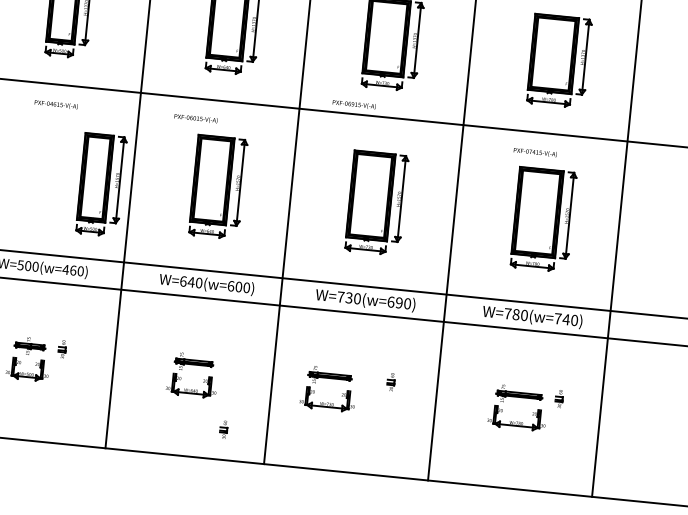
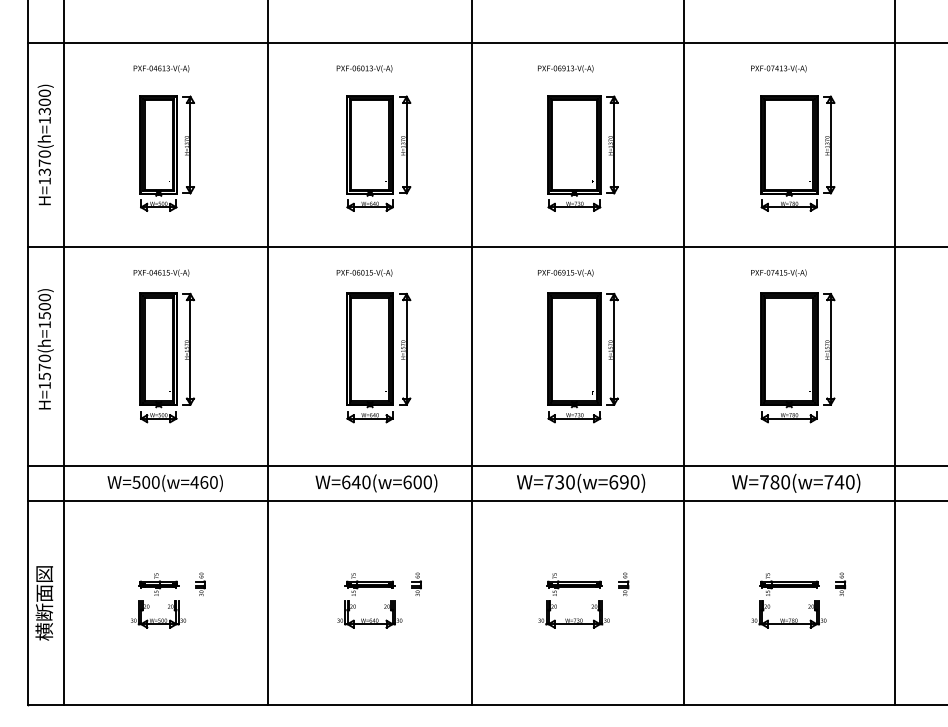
text: (354, 104) -> (565, 272), moved
text: (196, 118) -> (364, 272), moved
part: (100, 184) -> (166, 357), moved
part: (329, 378) -> (573, 587), moved
part: (223, 429) -> (416, 584), moved

